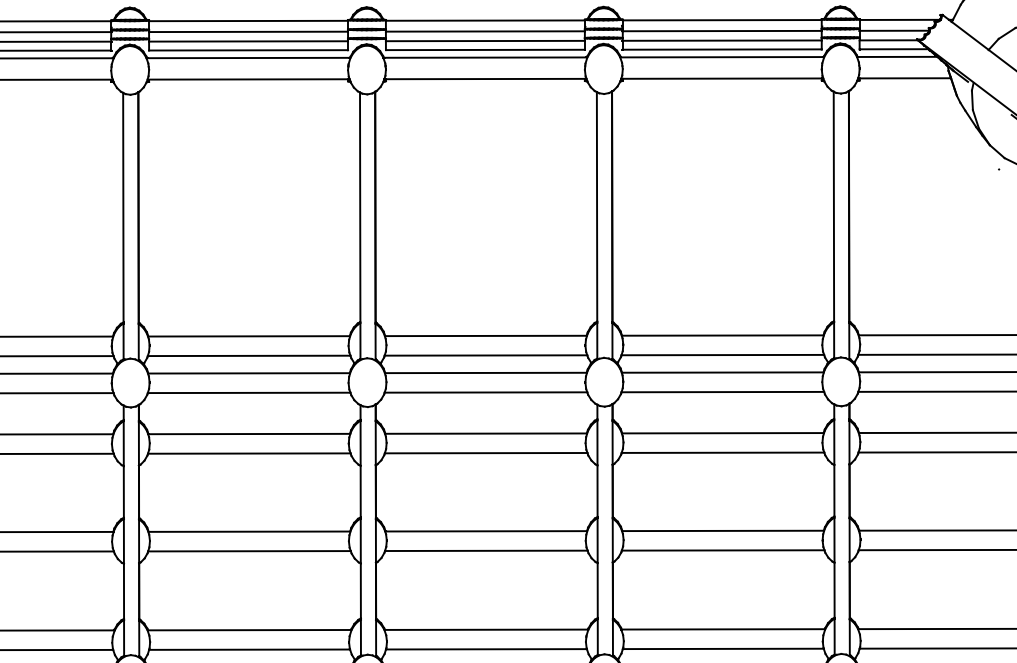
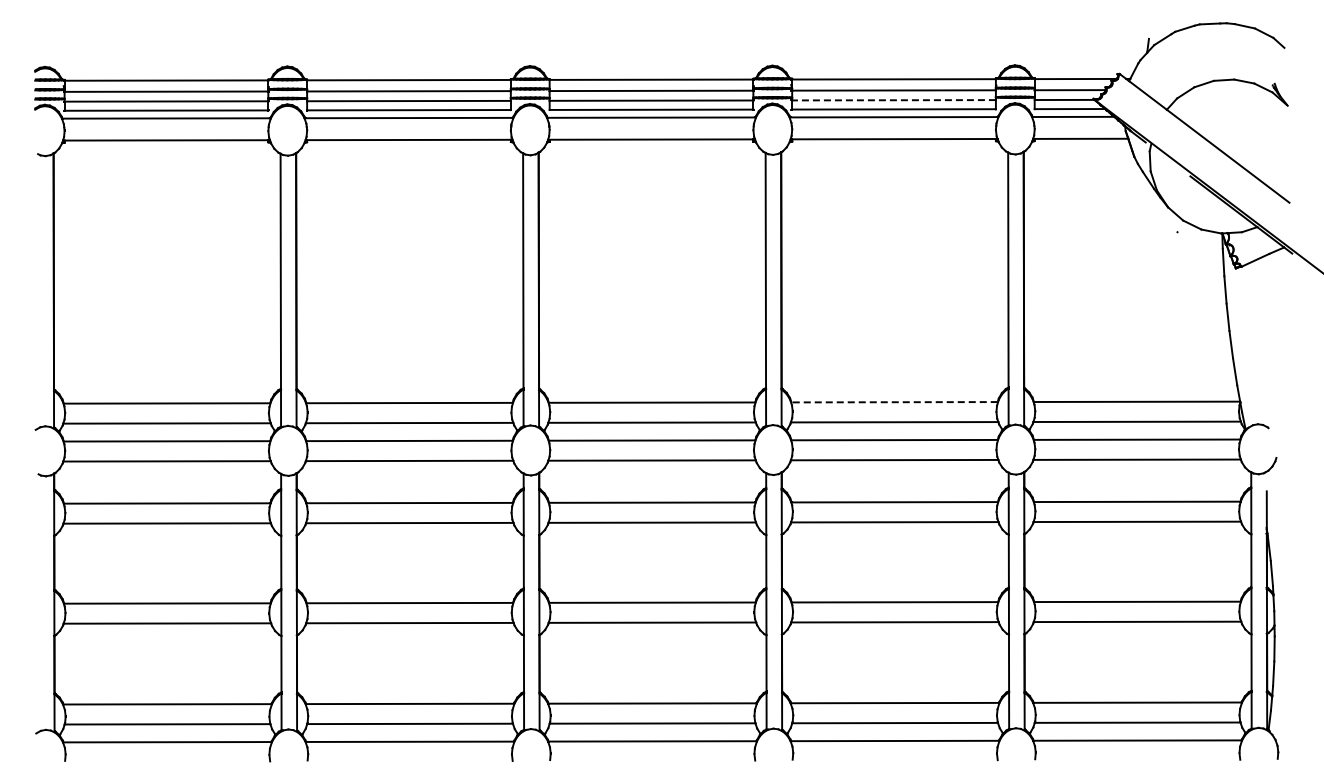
line: (722, 40) -> (894, 100), solid -> dashed
line: (722, 335) -> (894, 402), solid -> dashed

